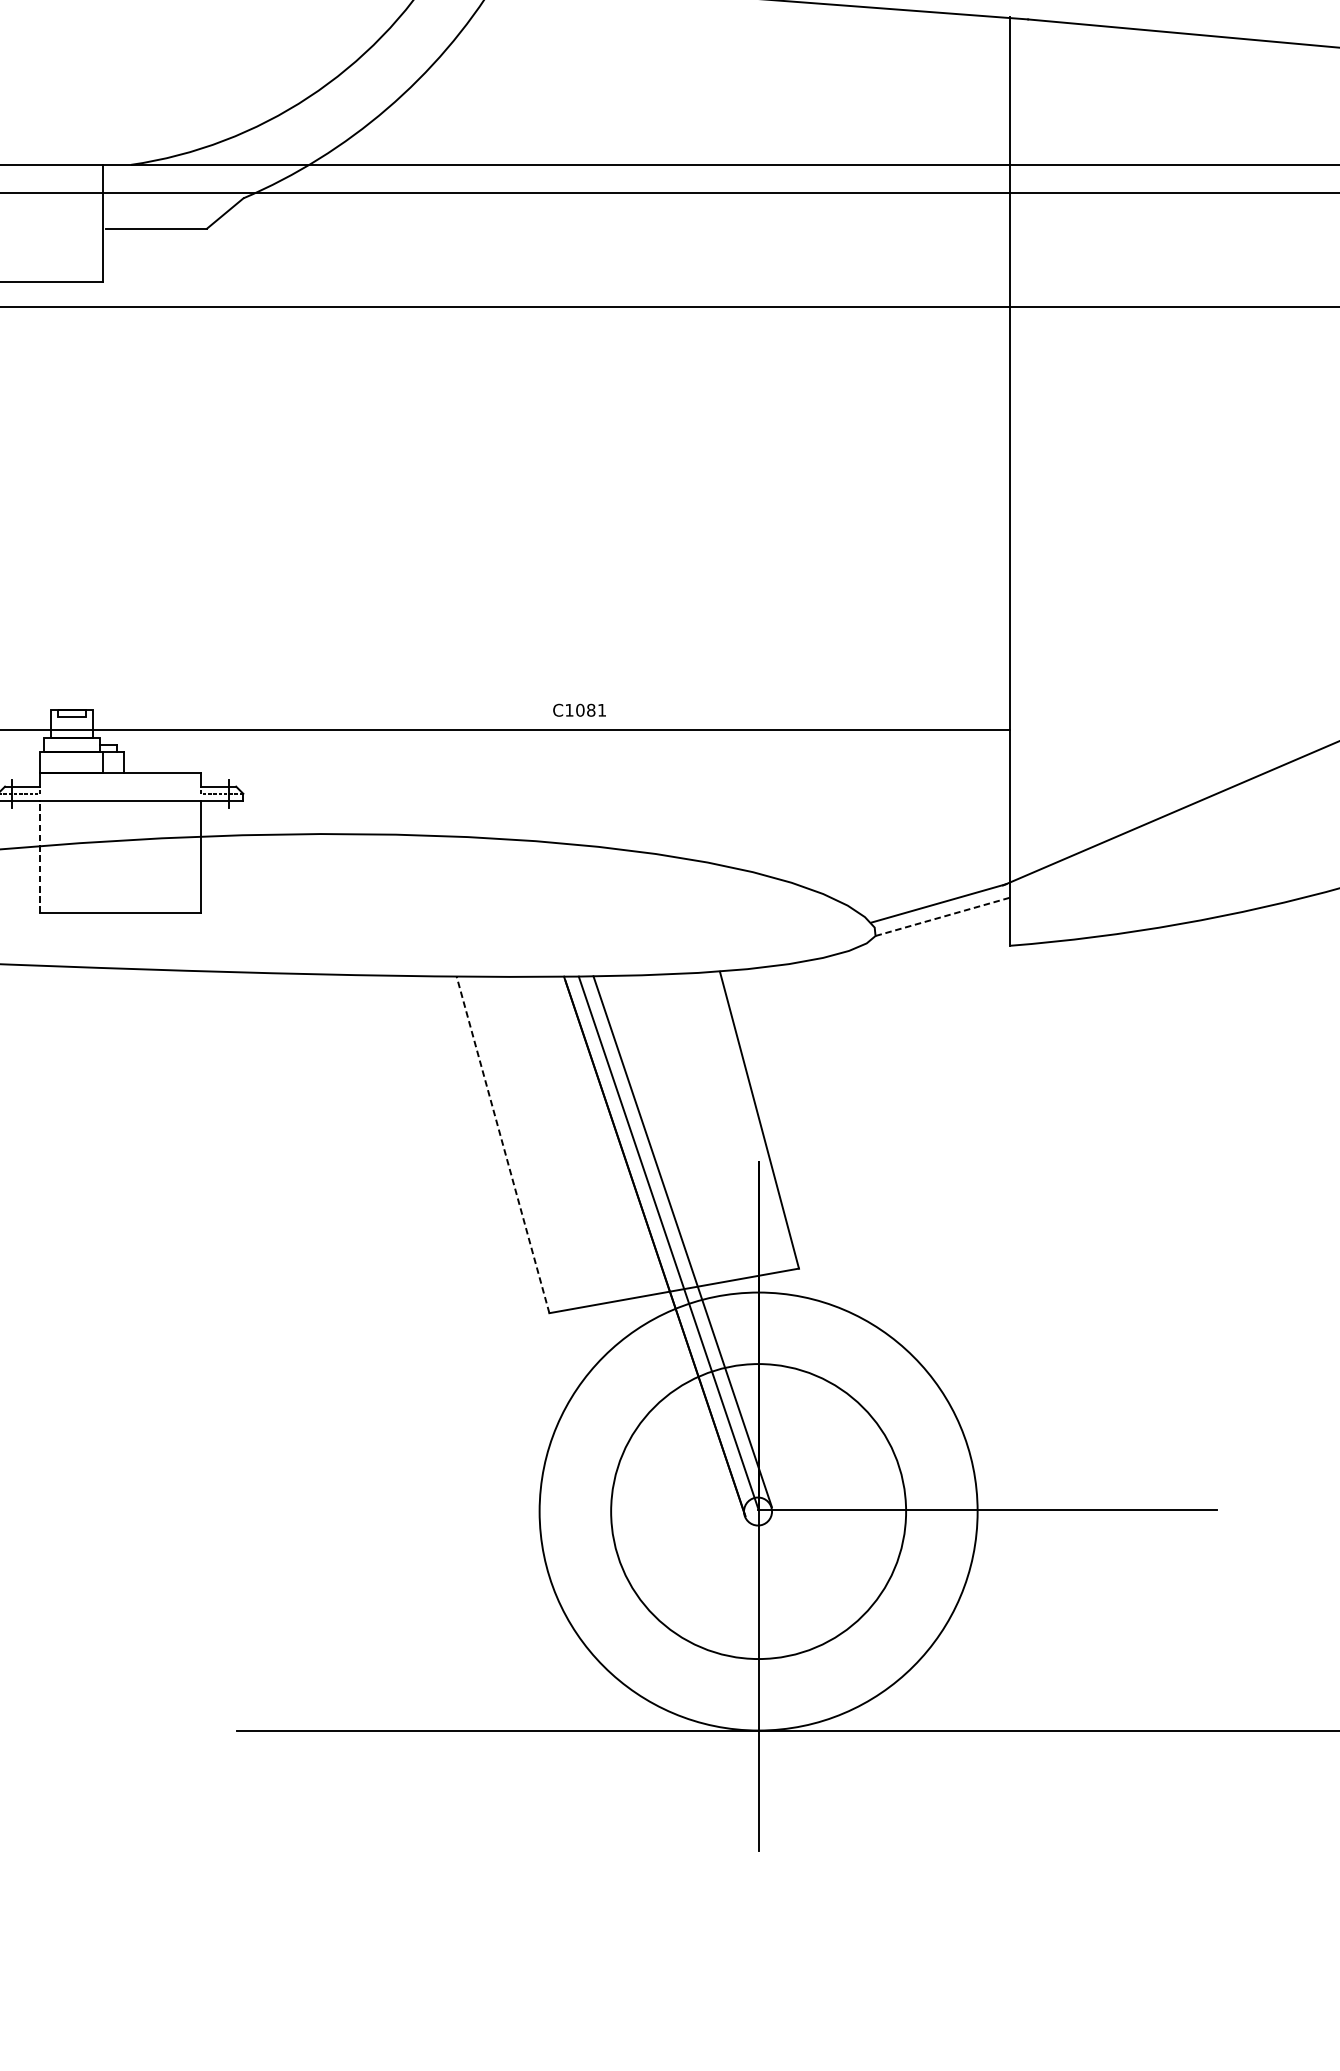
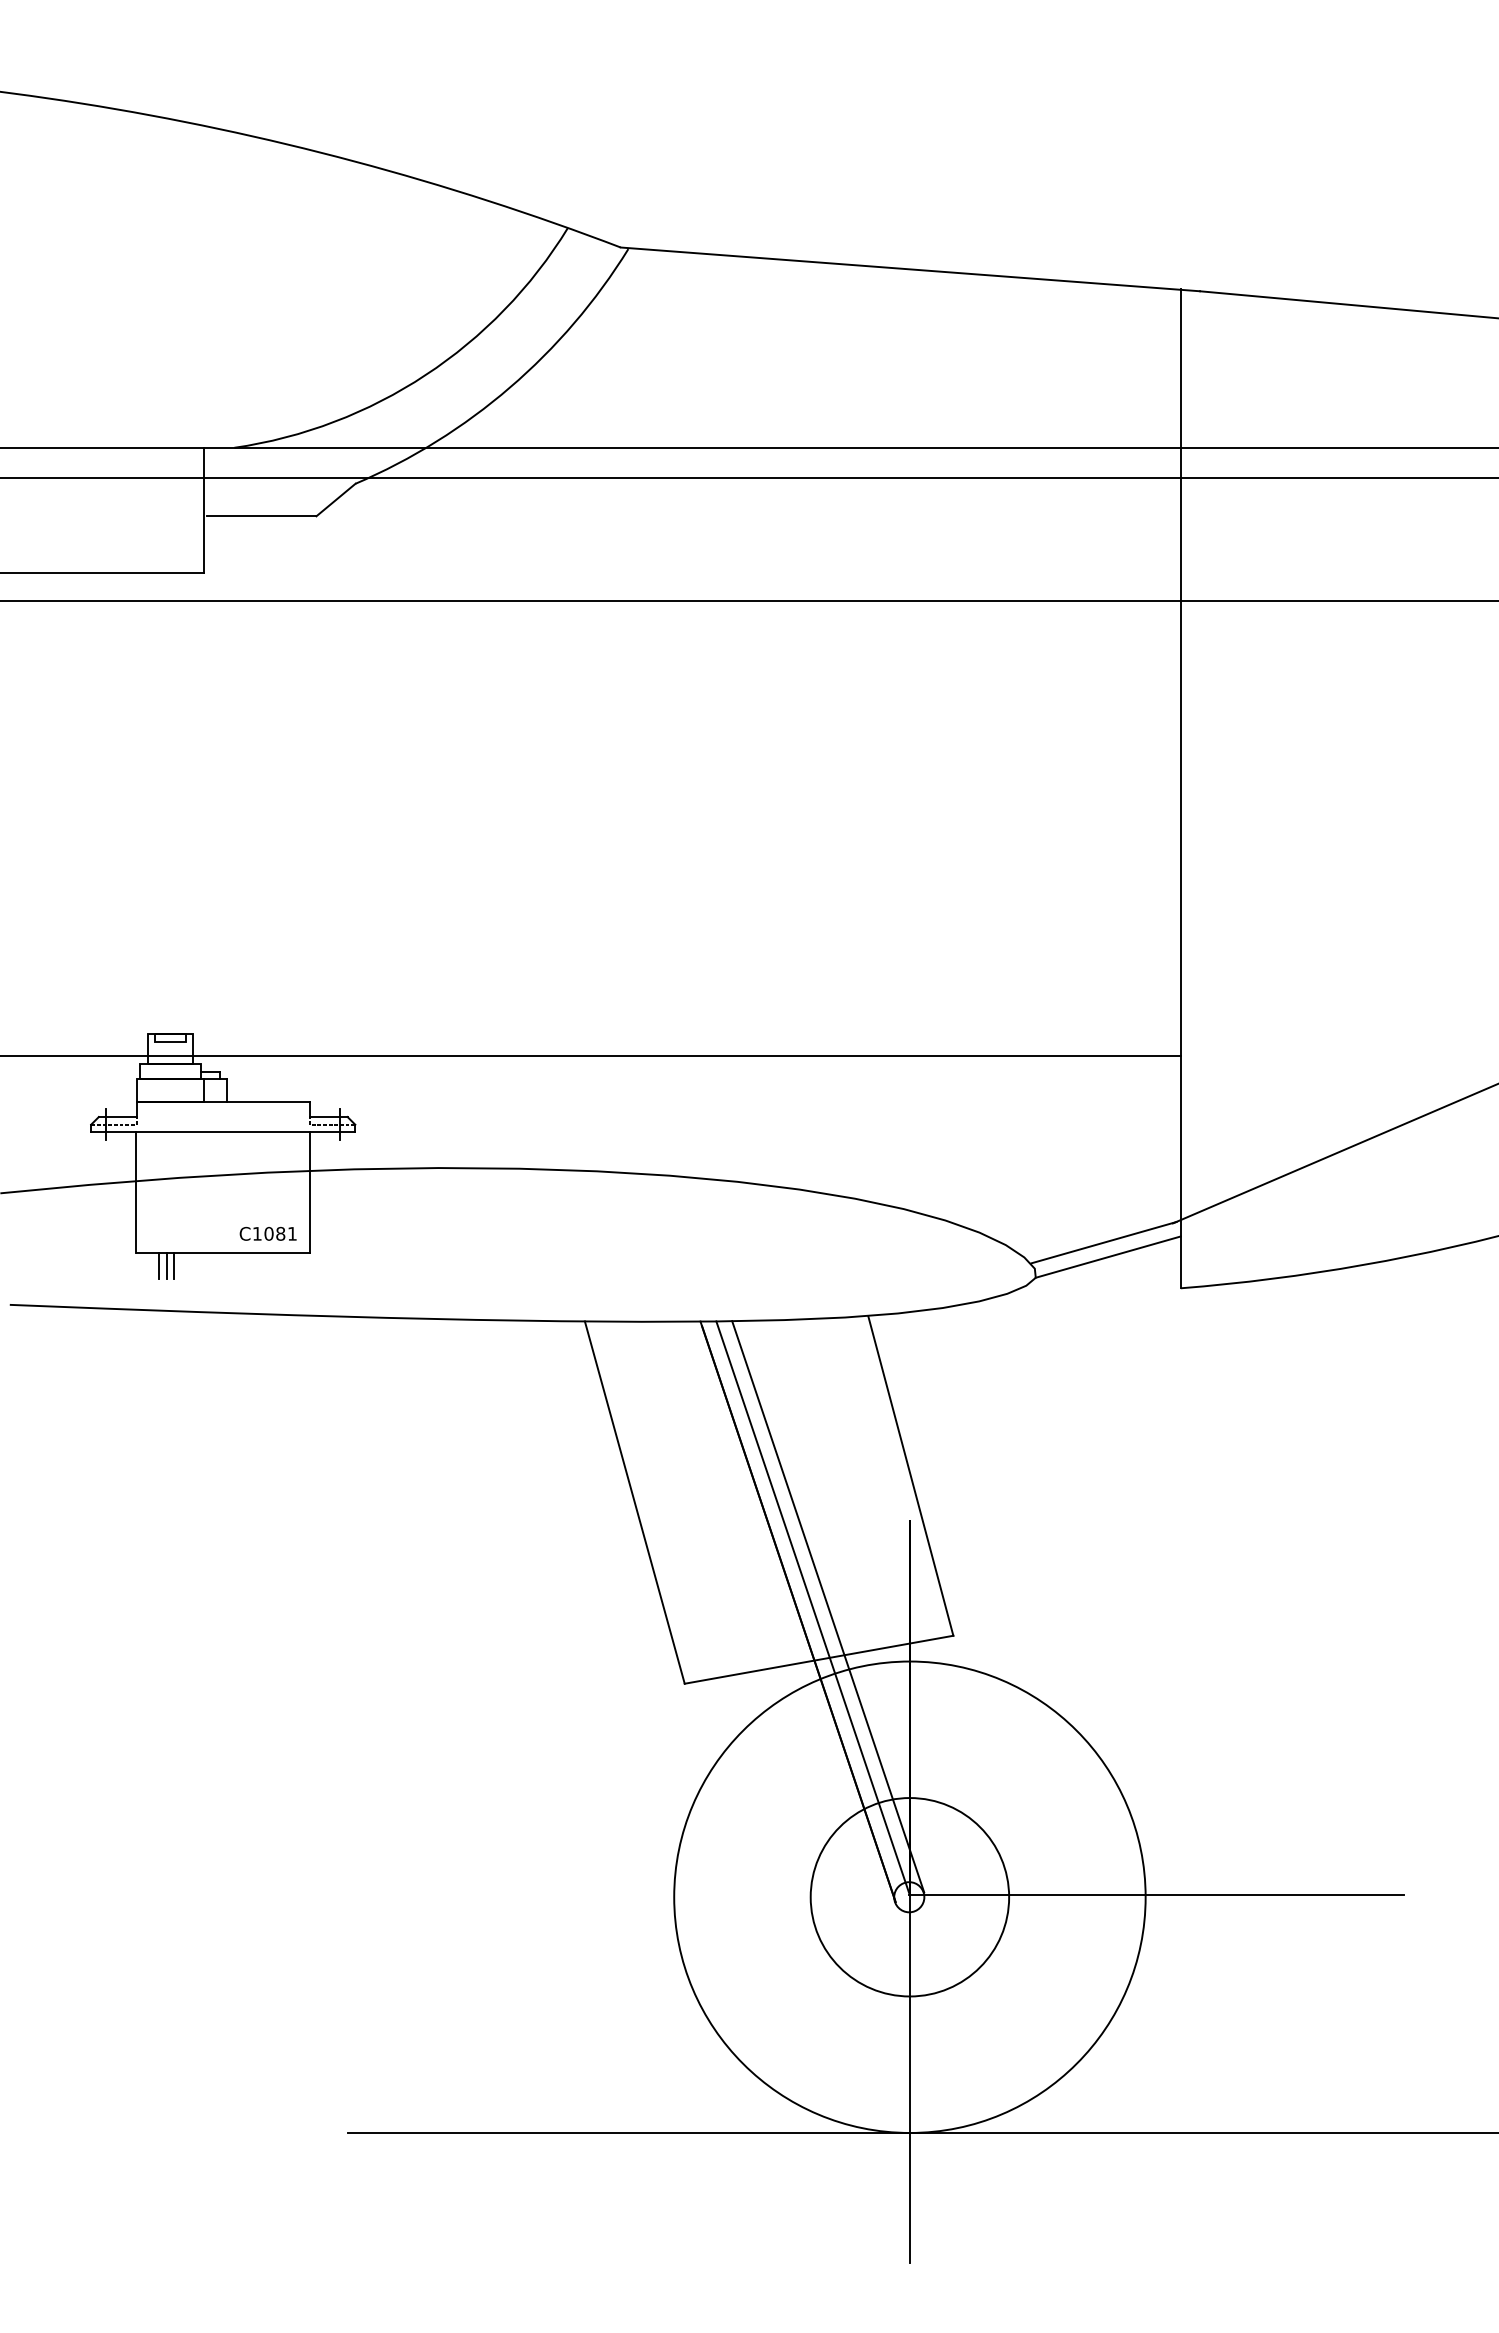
text: (578, 709) -> (267, 1233), moved
line: (40, 856) -> (136, 1192), dashed -> solid
line: (943, 916) -> (1108, 1256), dashed -> solid
line: (61, 924) -> (159, 1265), added
line: (67, 924) -> (166, 1265), added
line: (75, 924) -> (174, 1265), added
line: (502, 1144) -> (634, 1502), dashed -> solid
circle: (758, 1511) -> (909, 1897), size x0.62

